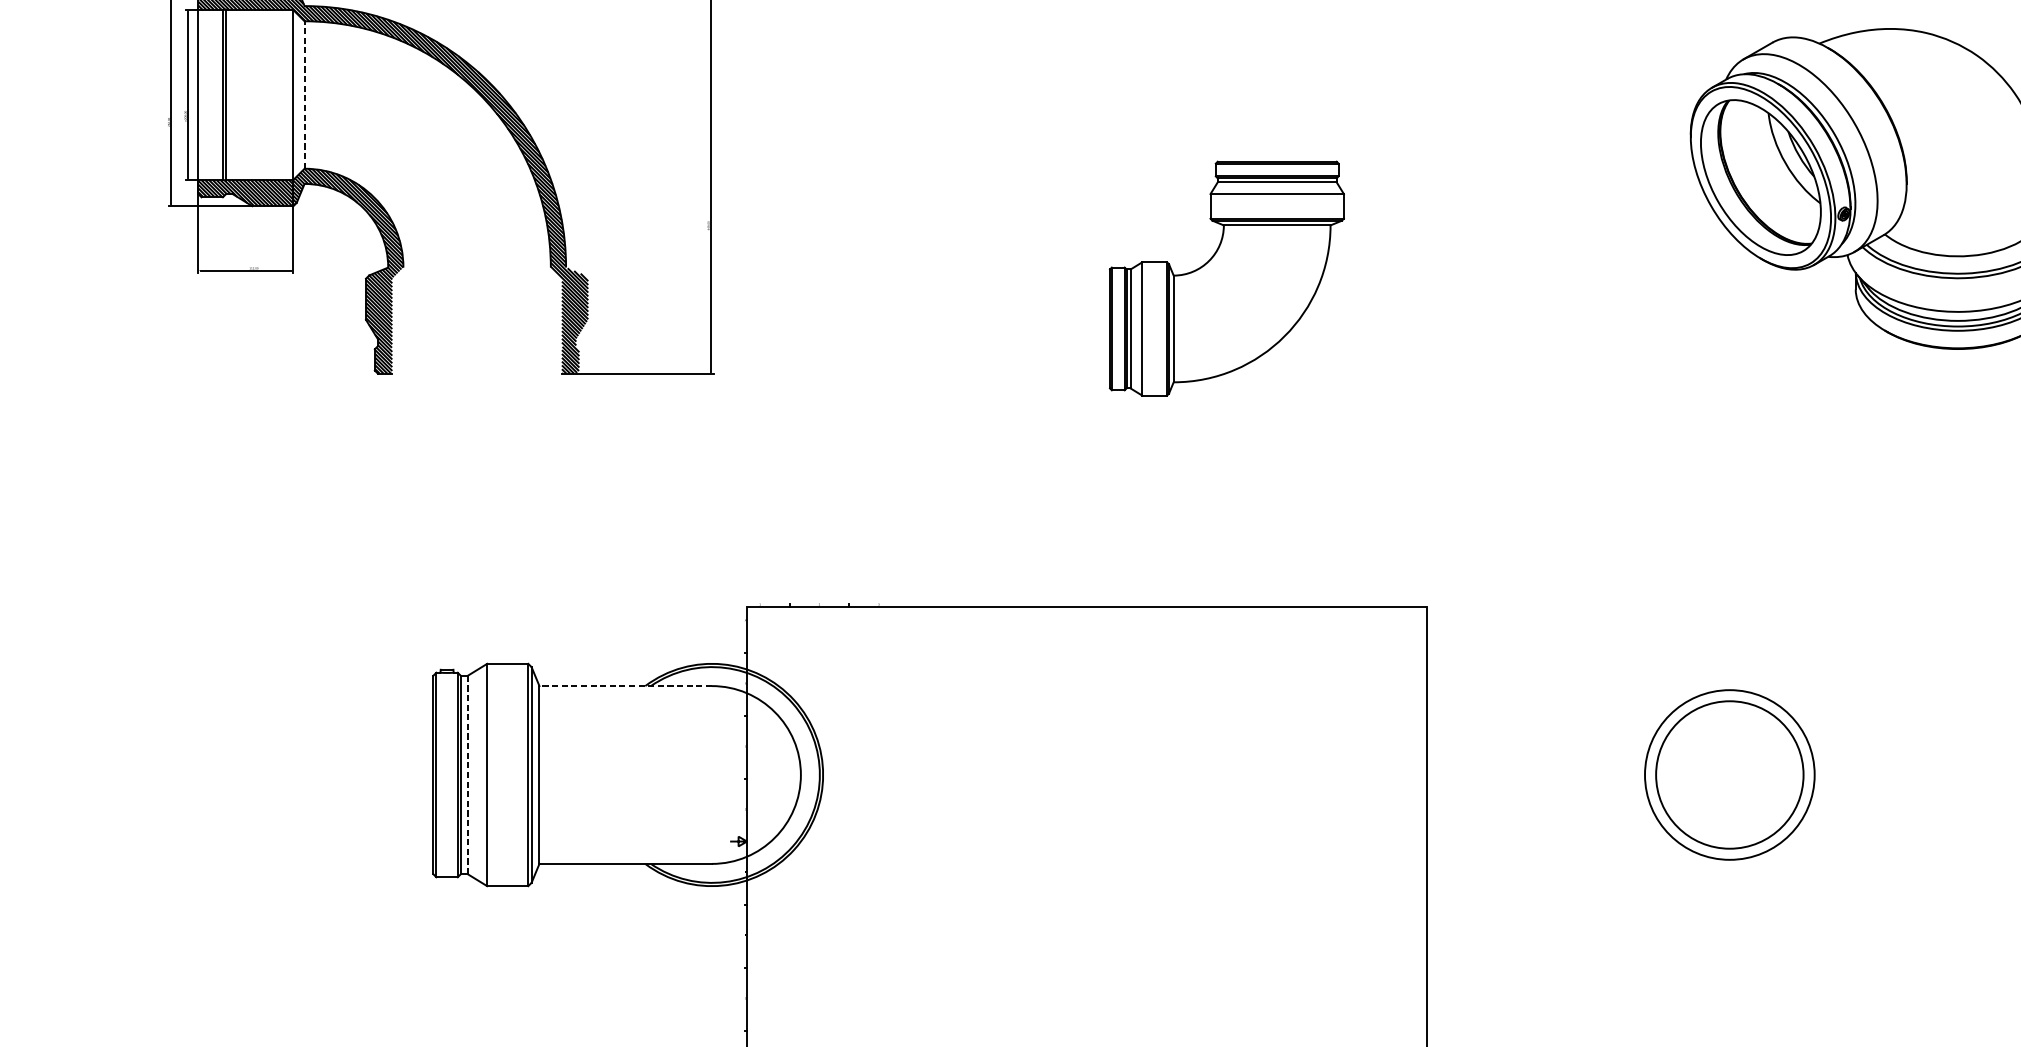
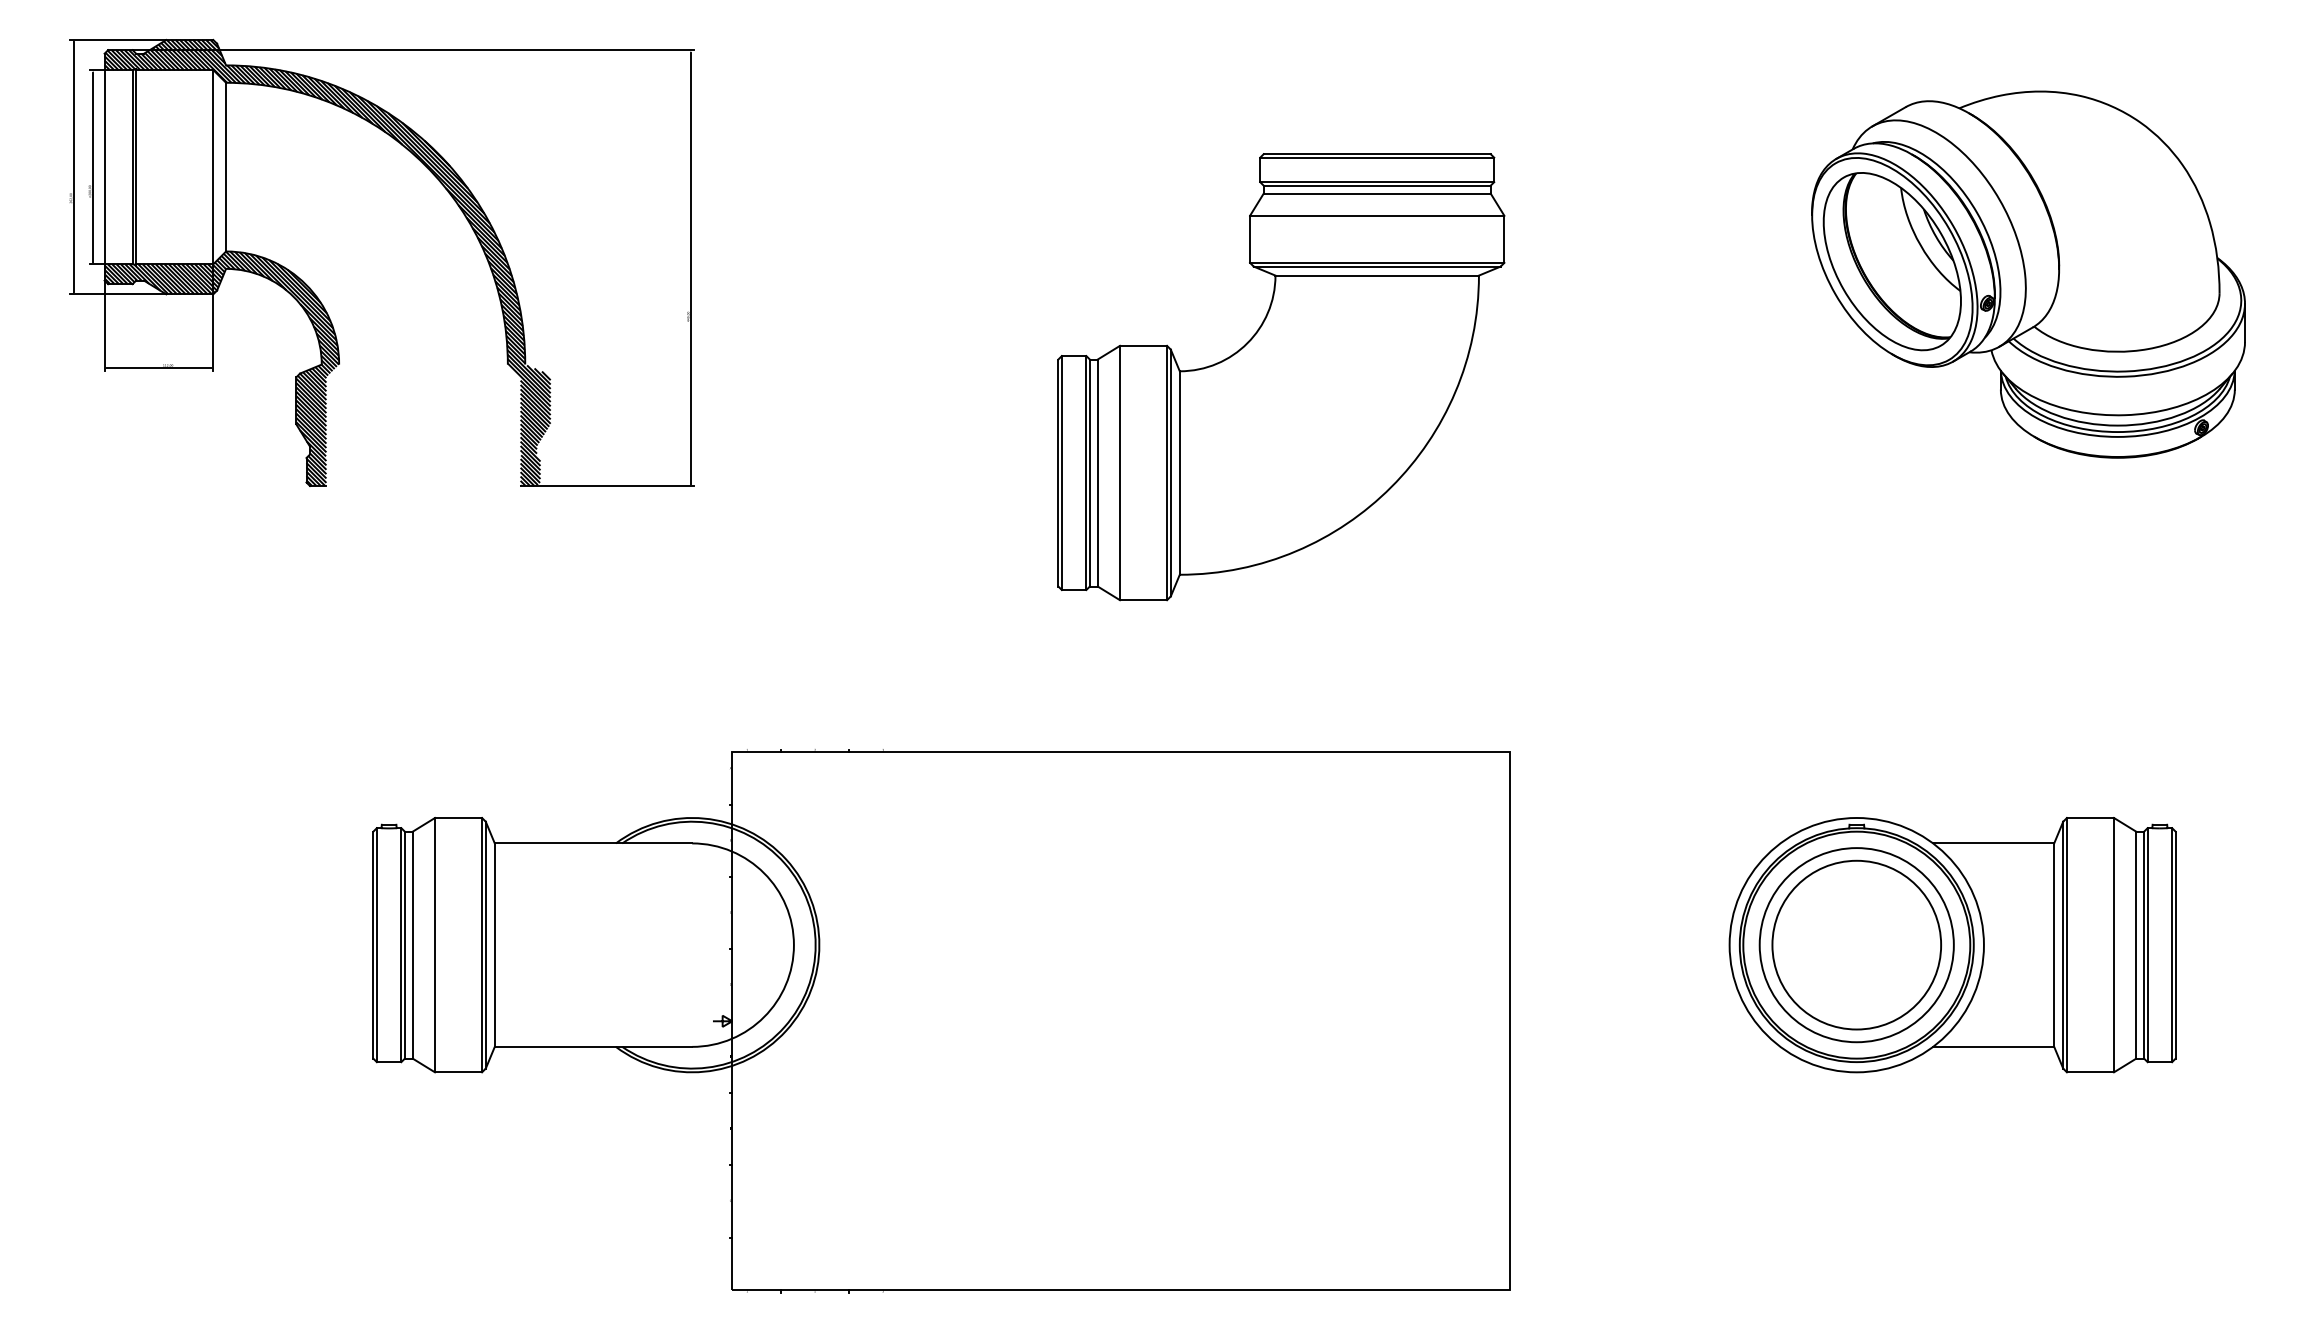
line: (304, 94) -> (226, 166), dashed -> solid
part: (1227, 278) -> (1281, 377), size x1.67
line: (625, 686) -> (593, 843), dashed -> solid
line: (467, 774) -> (412, 944), dashed -> solid
part: (1813, 775) -> (1952, 945), added

